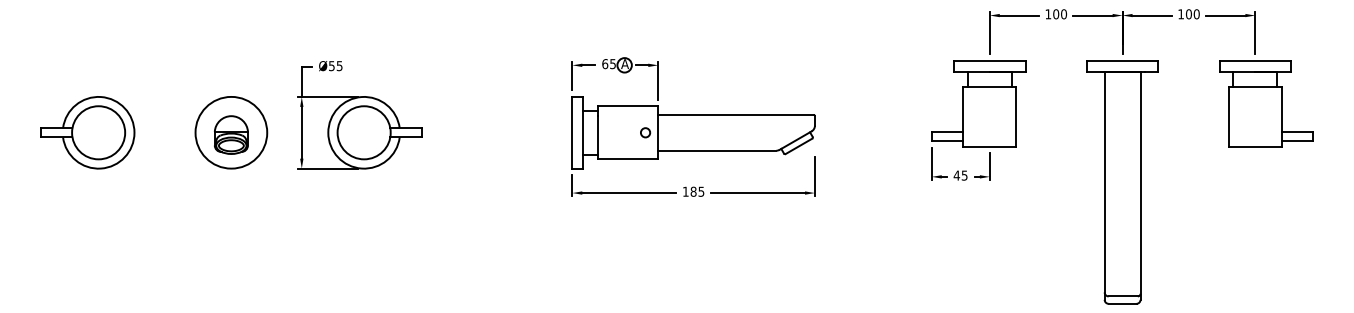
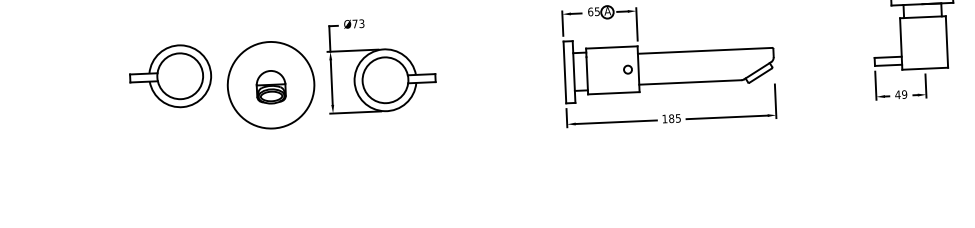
text: (335, 66) -> (358, 24), Ø55 -> Ø73
part: (87, 132) -> (170, 76), moved
circle: (231, 132) -> (271, 85), size x1.4
text: (964, 175) -> (904, 94), 45 -> 49

